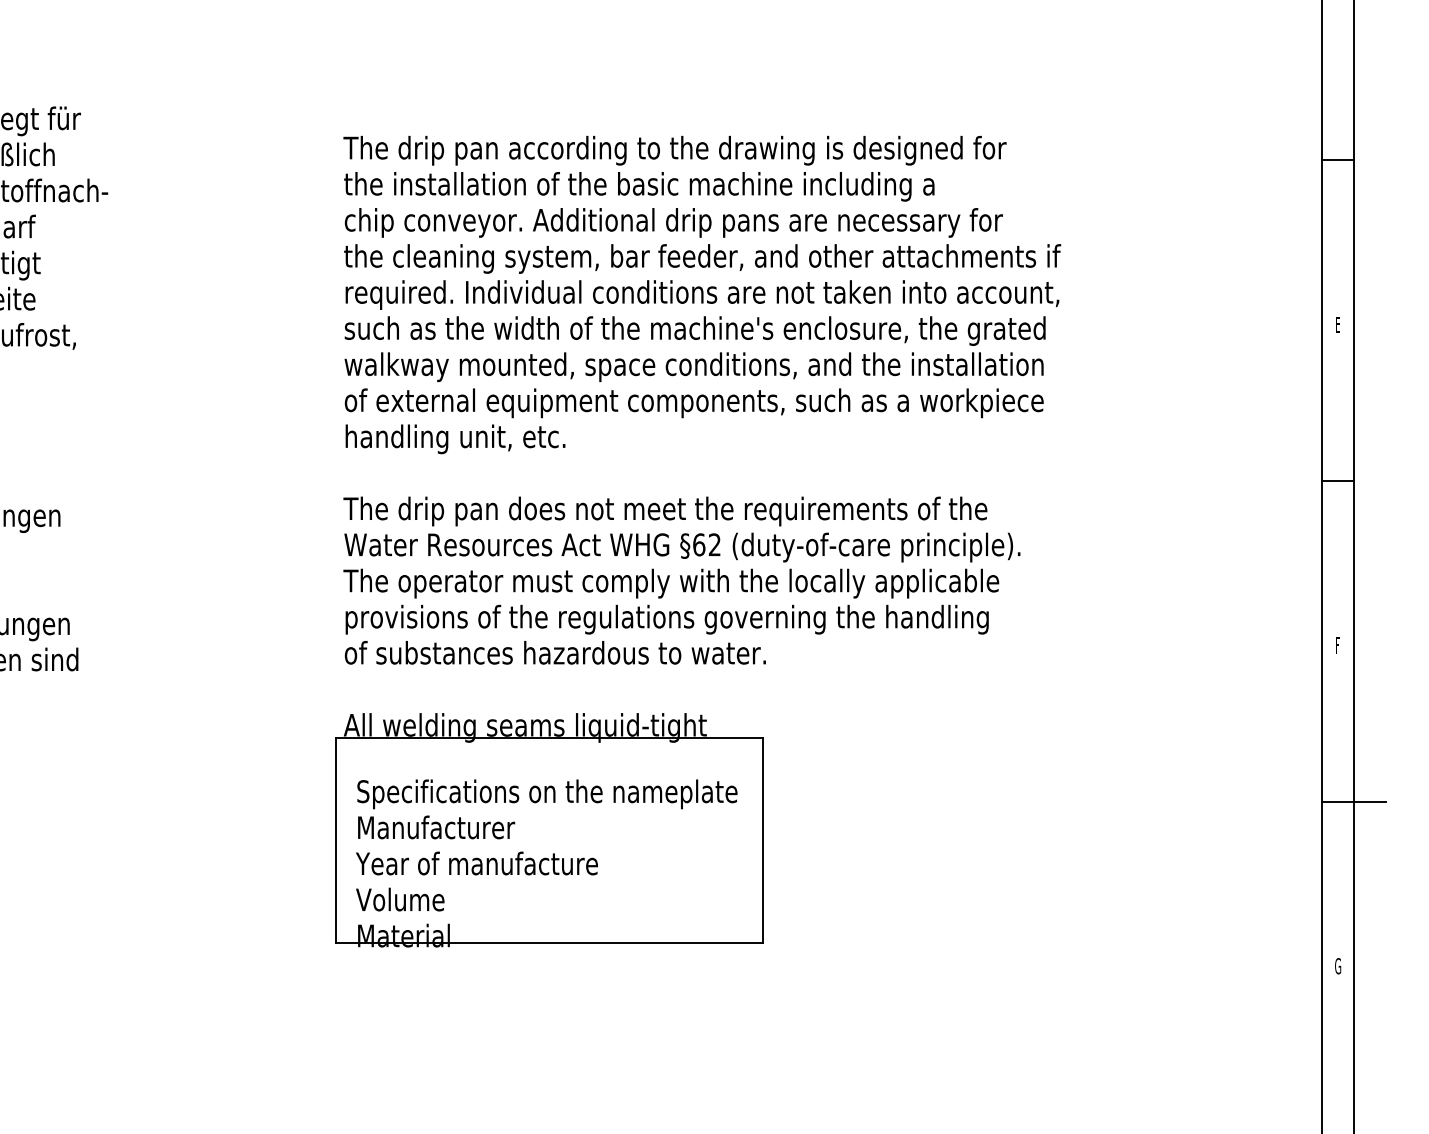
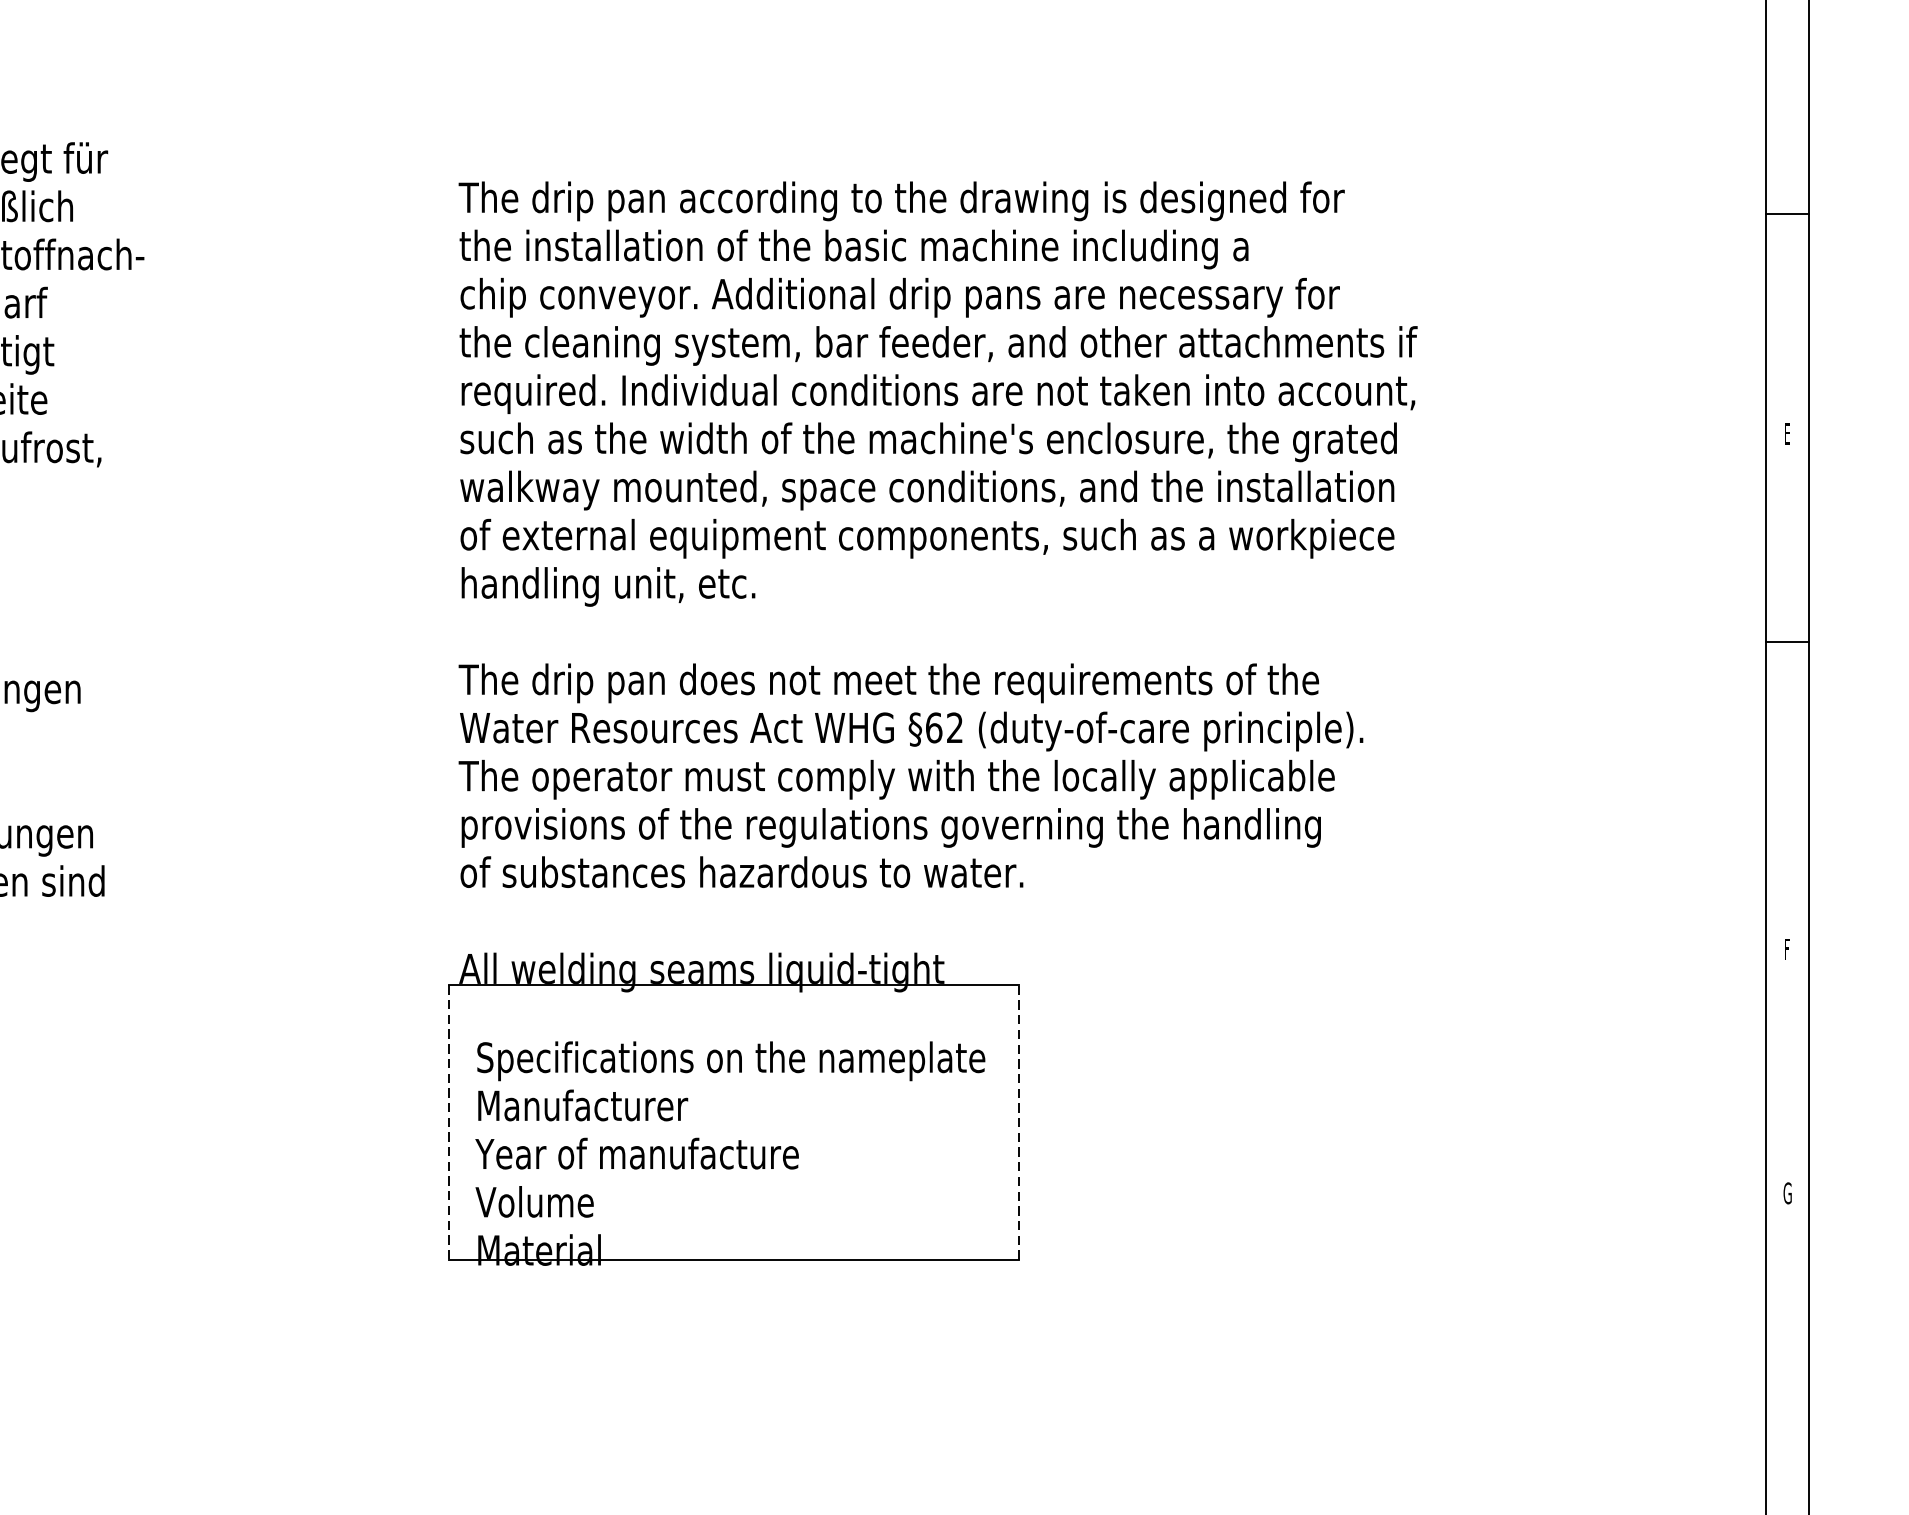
text: (1337, 645) -> (1786, 949), moved
line: (1353, 801) -> (1808, 1070), removed
line: (336, 840) -> (449, 1122), solid -> dashed
line: (763, 840) -> (1019, 1122), solid -> dashed
text: (1338, 966) -> (1788, 1193), moved

